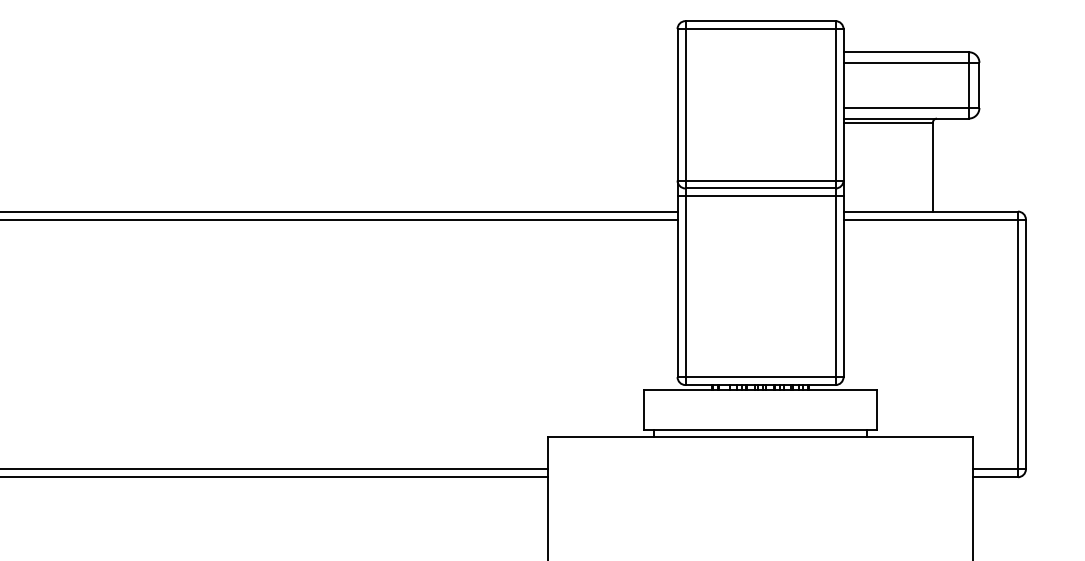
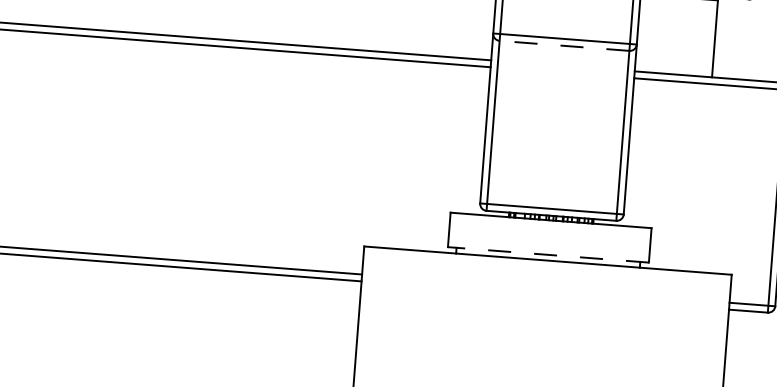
line: (760, 188) -> (564, 45), solid -> dashed
line: (760, 196) -> (563, 52), removed
line: (760, 430) -> (548, 255), solid -> dashed

